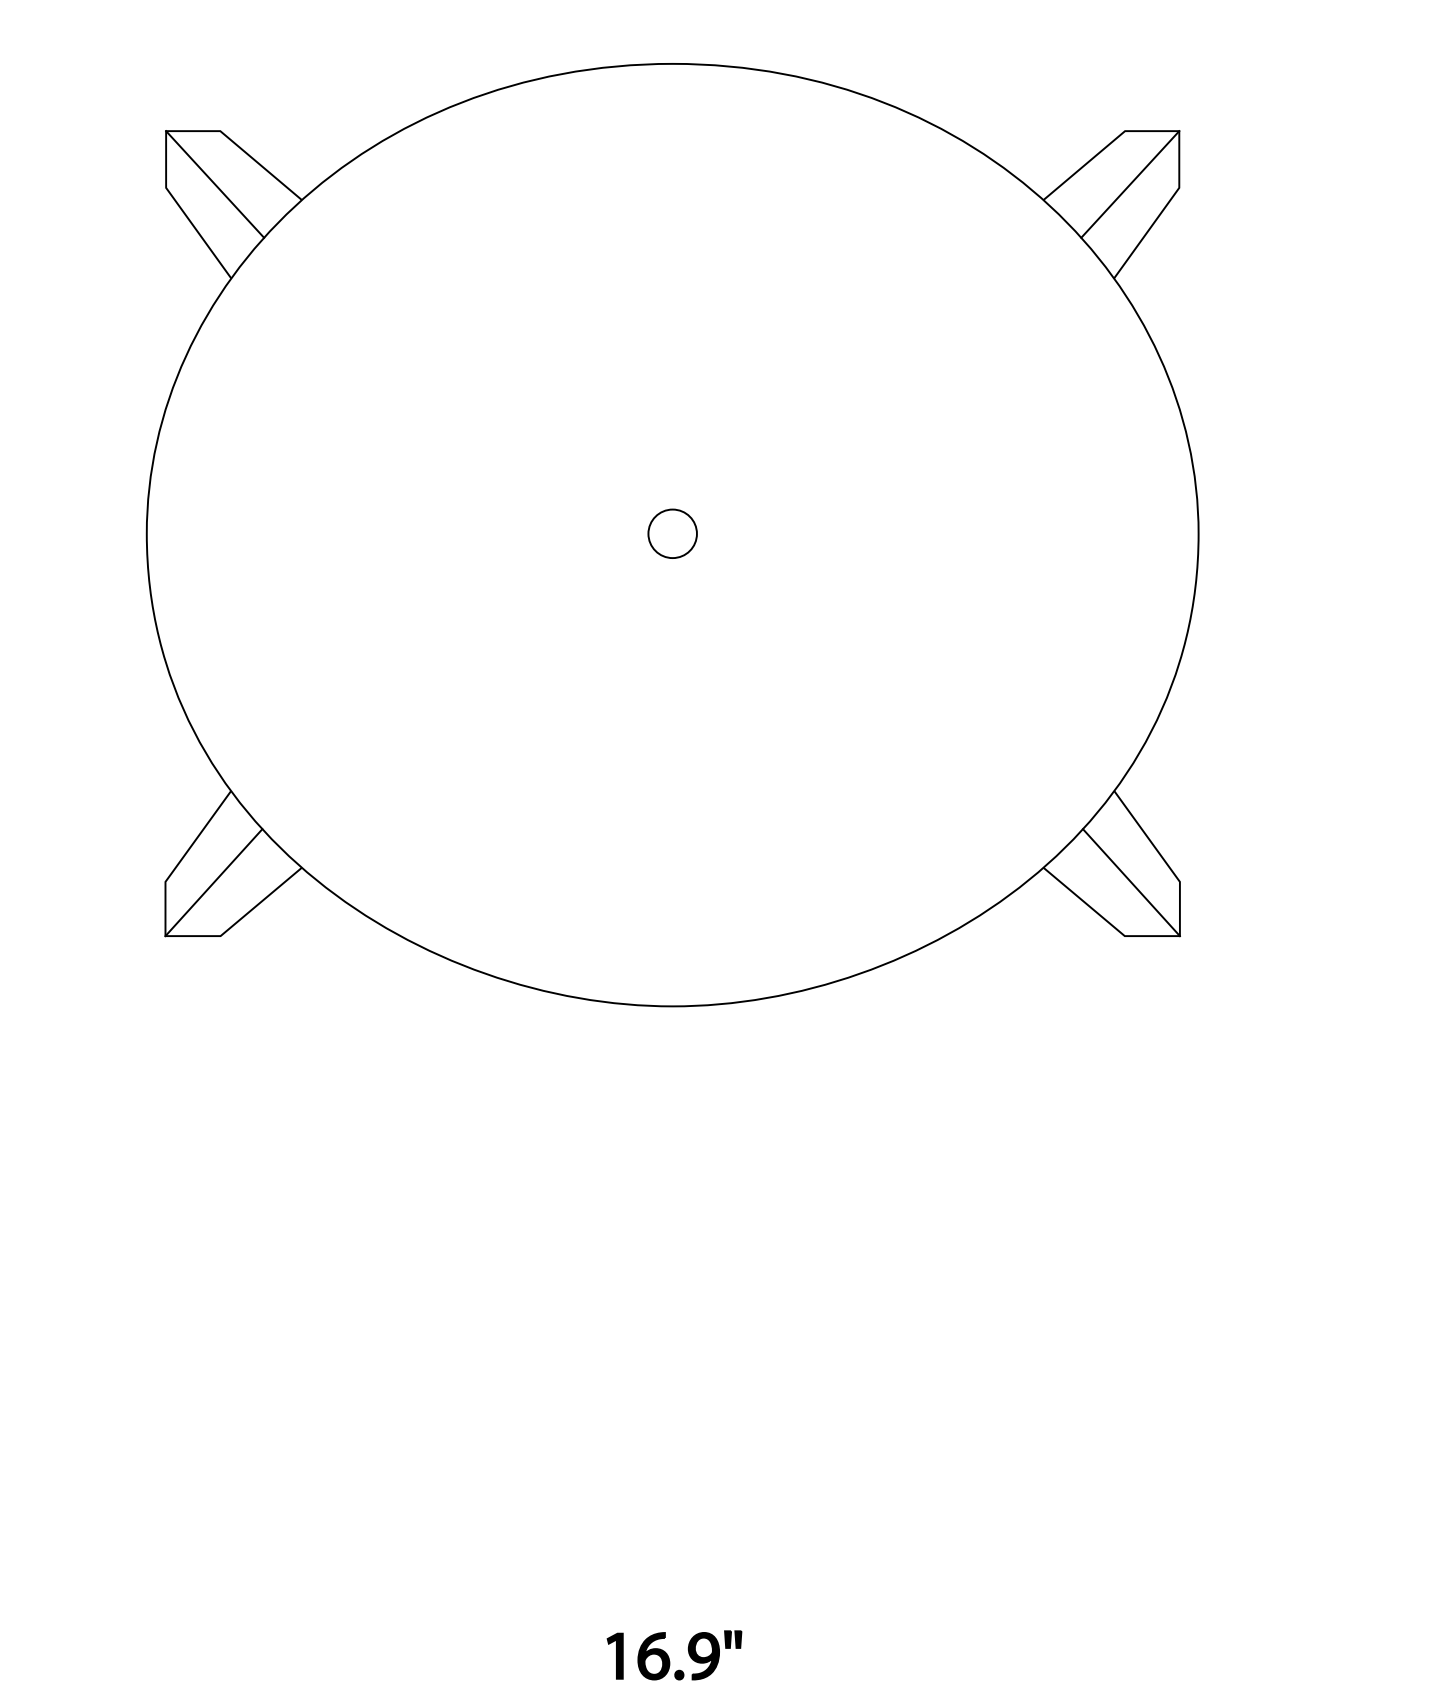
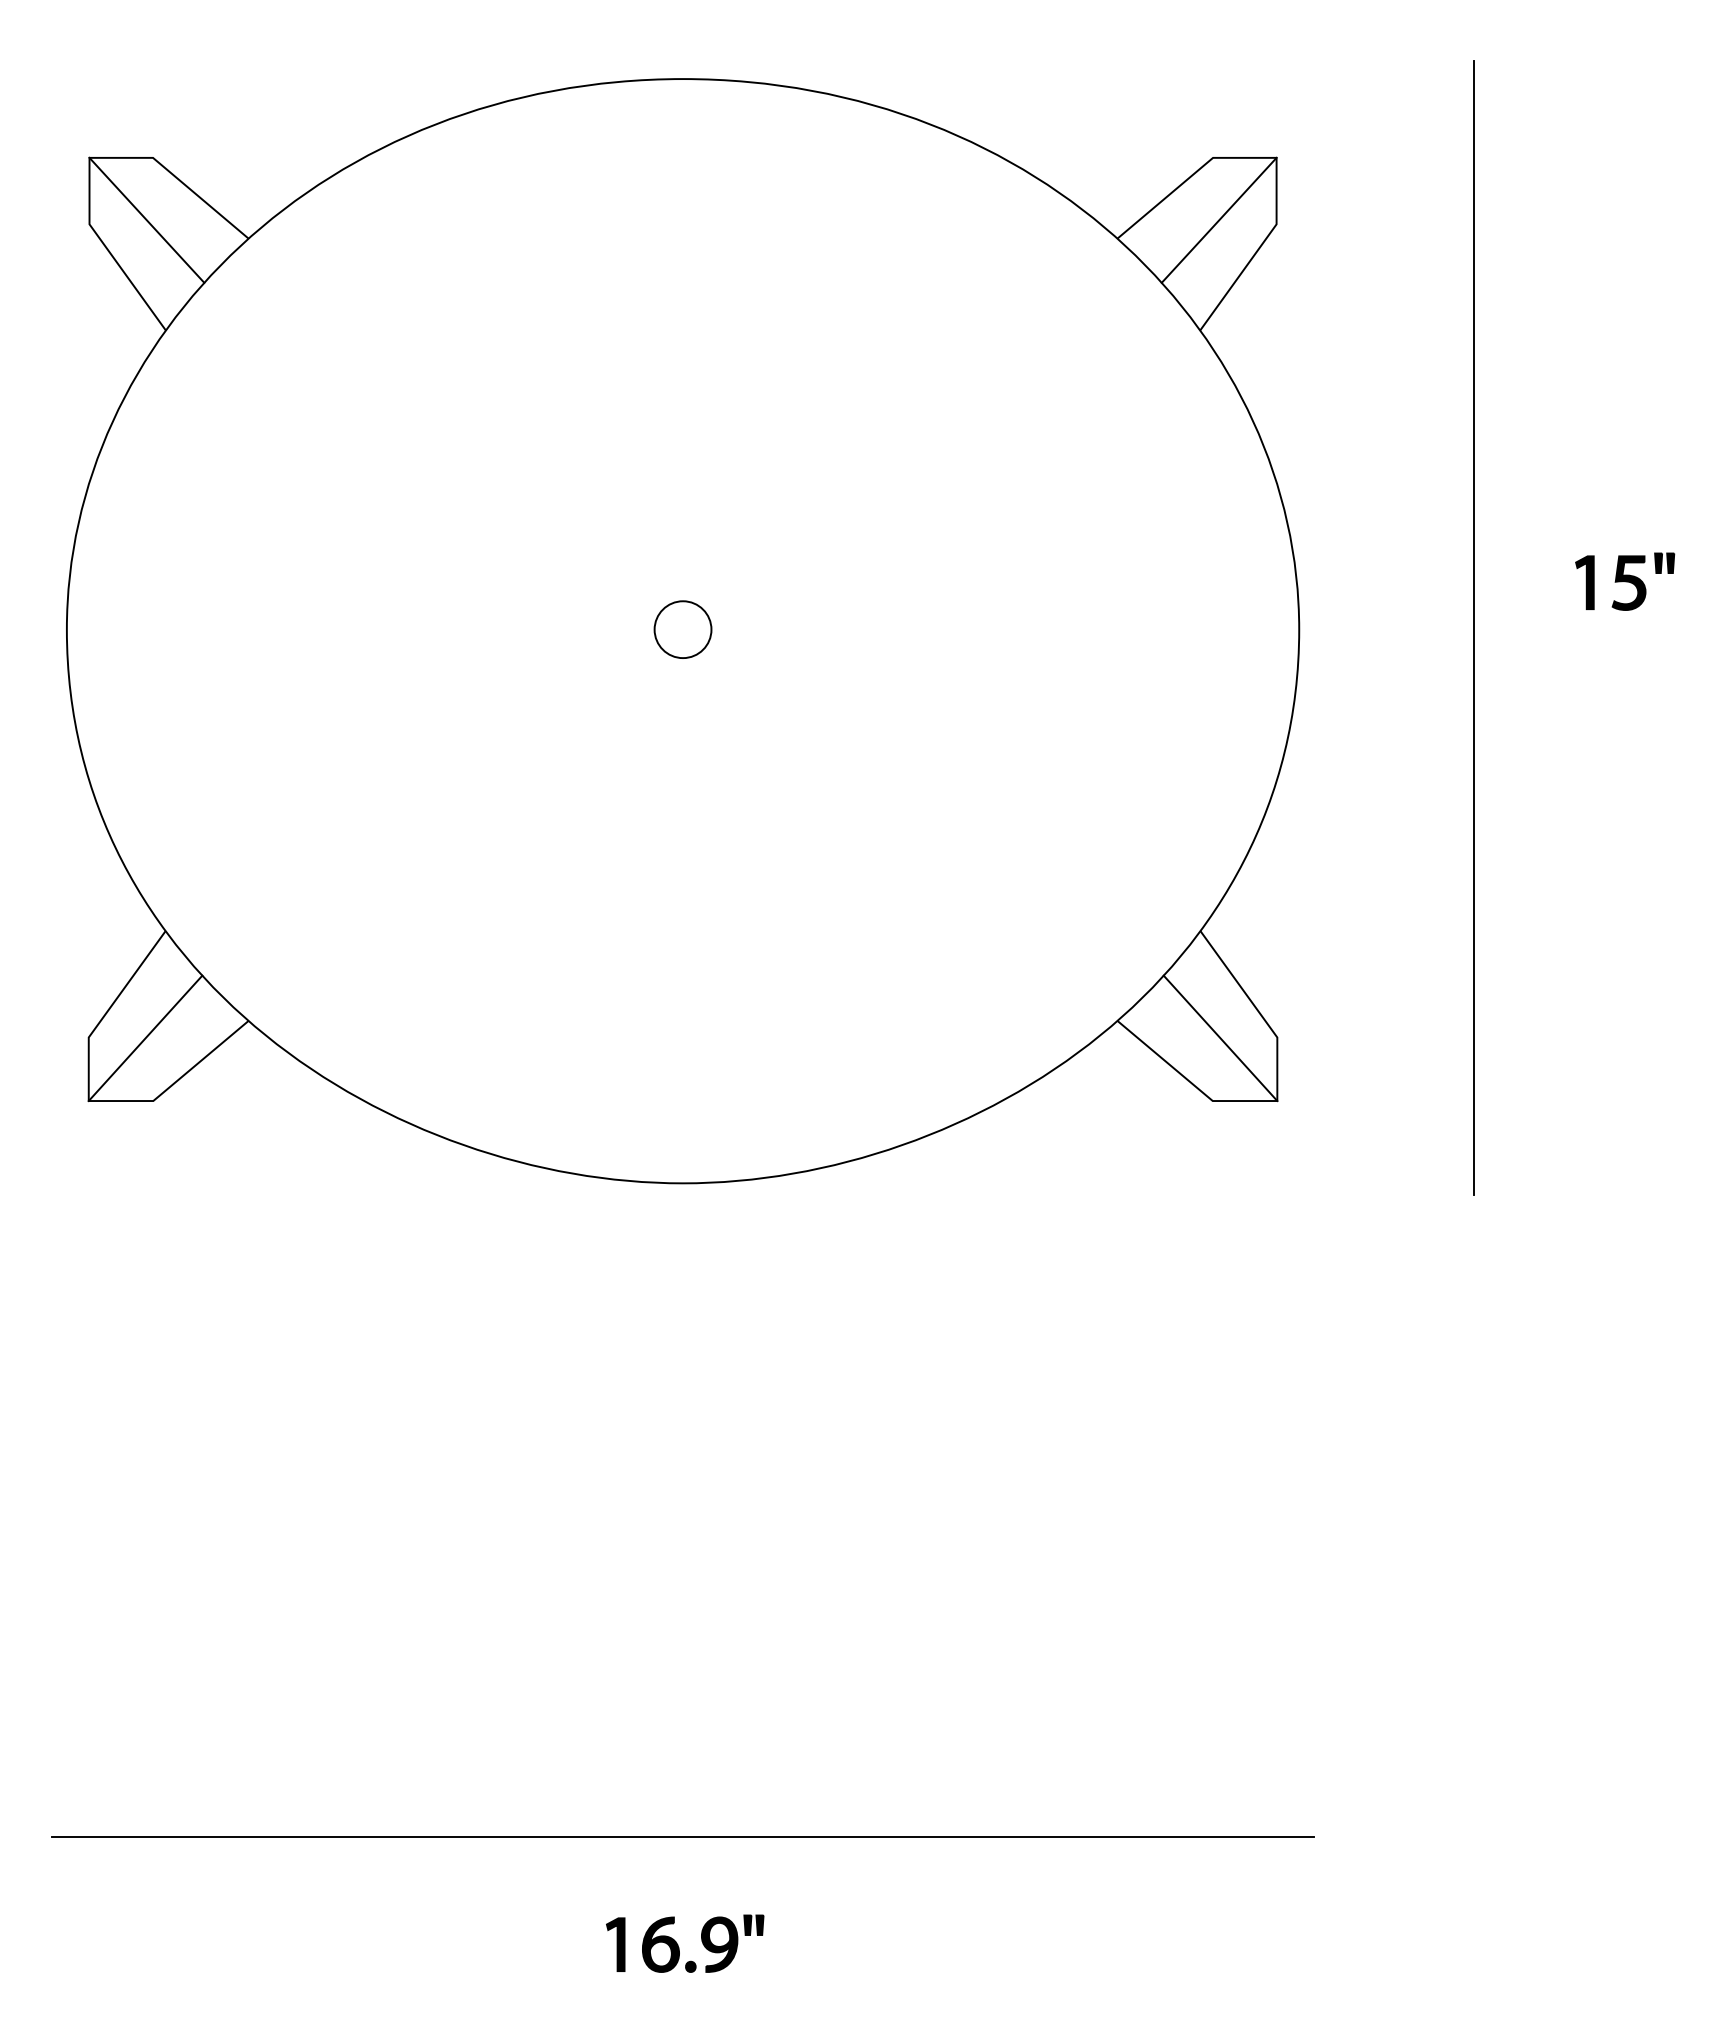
line: (1347, 531) -> (1473, 627), added
line: (672, 1563) -> (682, 1836), added

